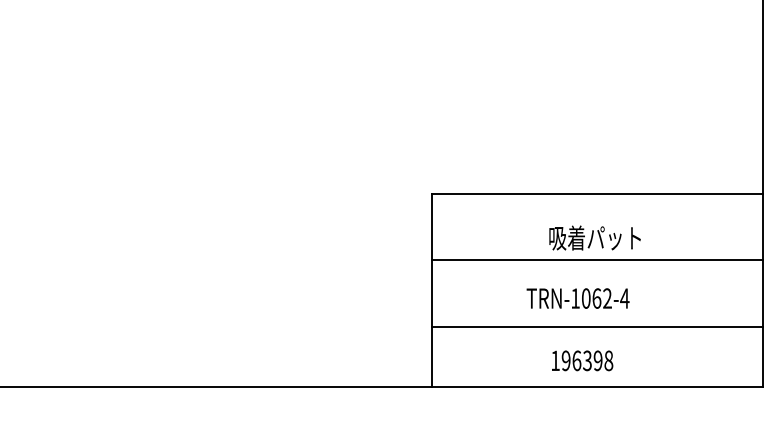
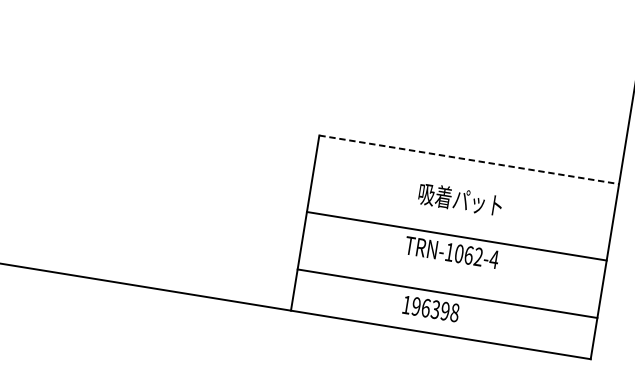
line: (597, 193) -> (469, 159), solid -> dashed
line: (597, 260) -> (456, 236), moved
text: (577, 298) -> (451, 252), moved
line: (597, 326) -> (447, 293), moved

